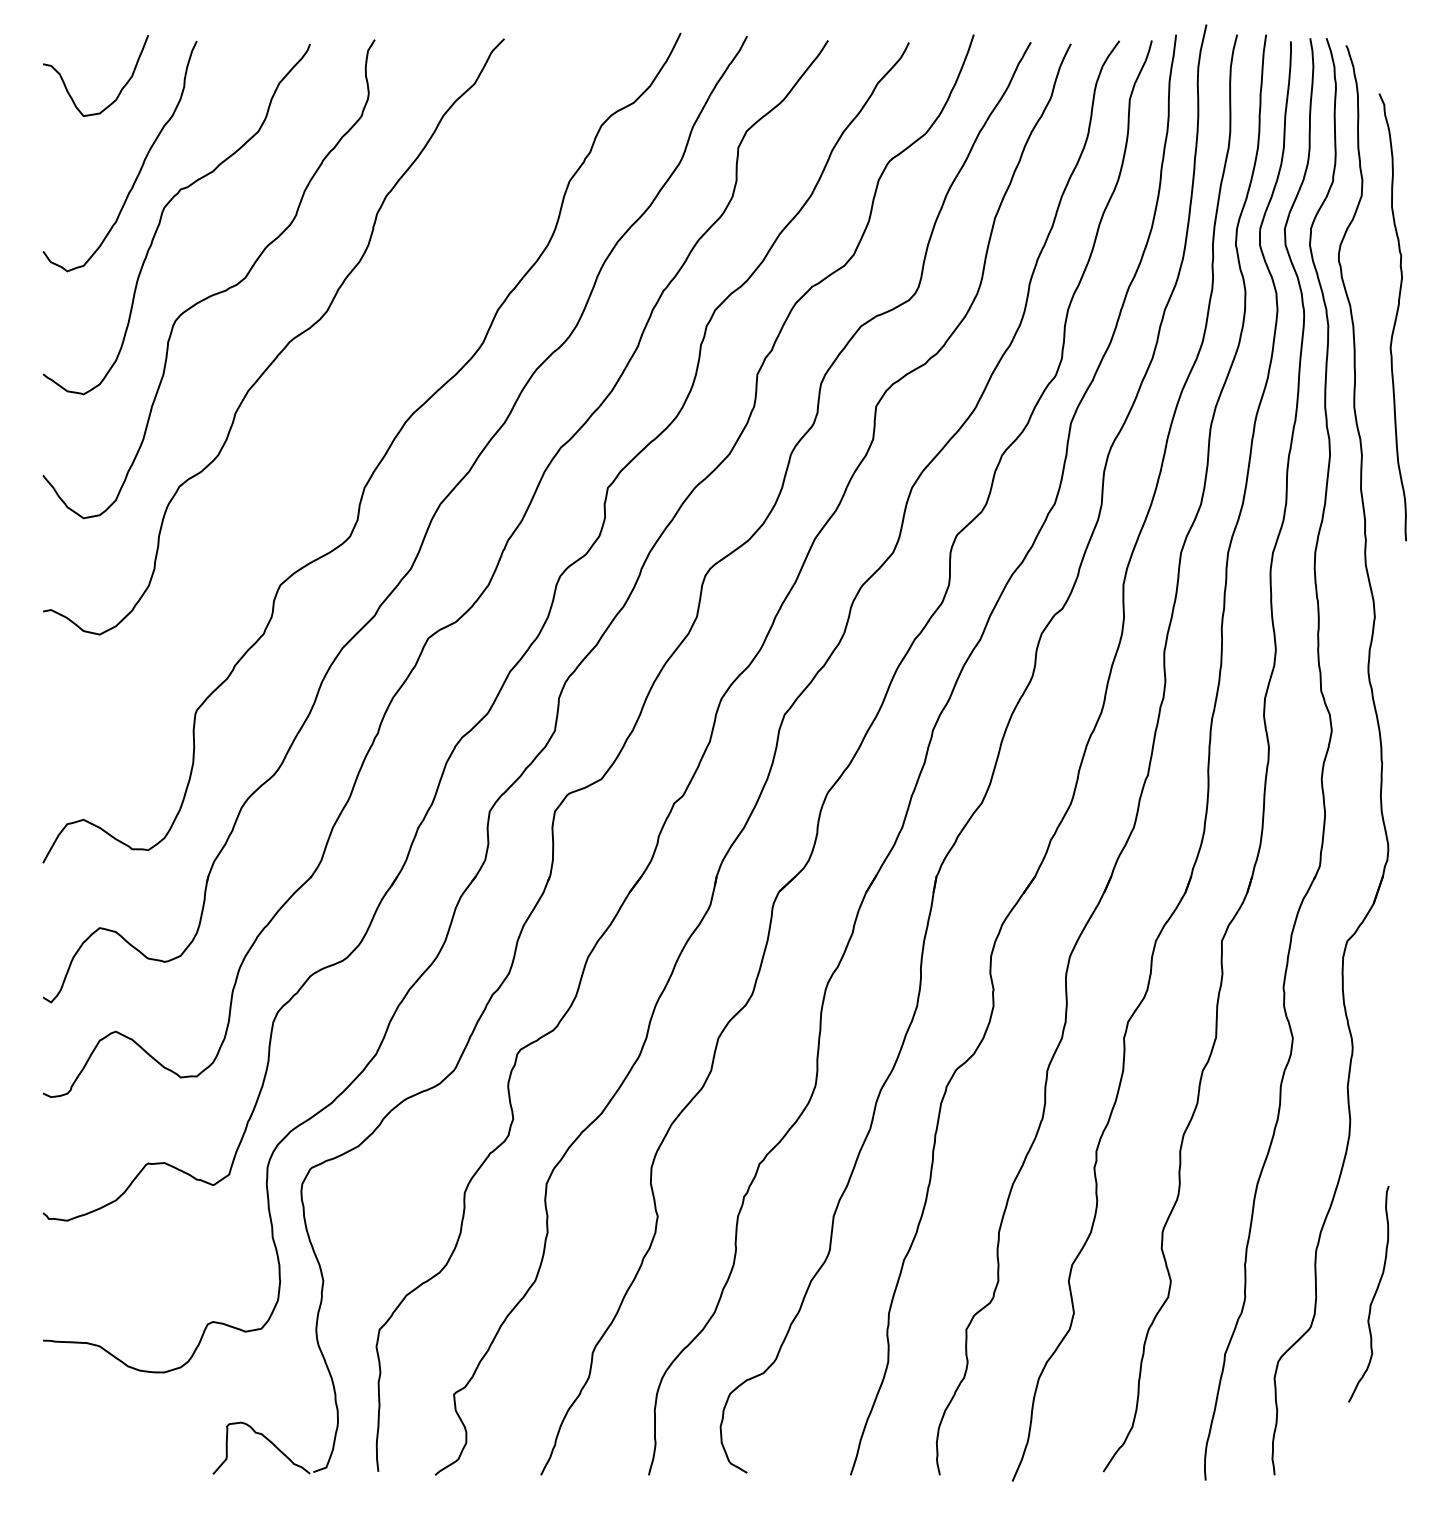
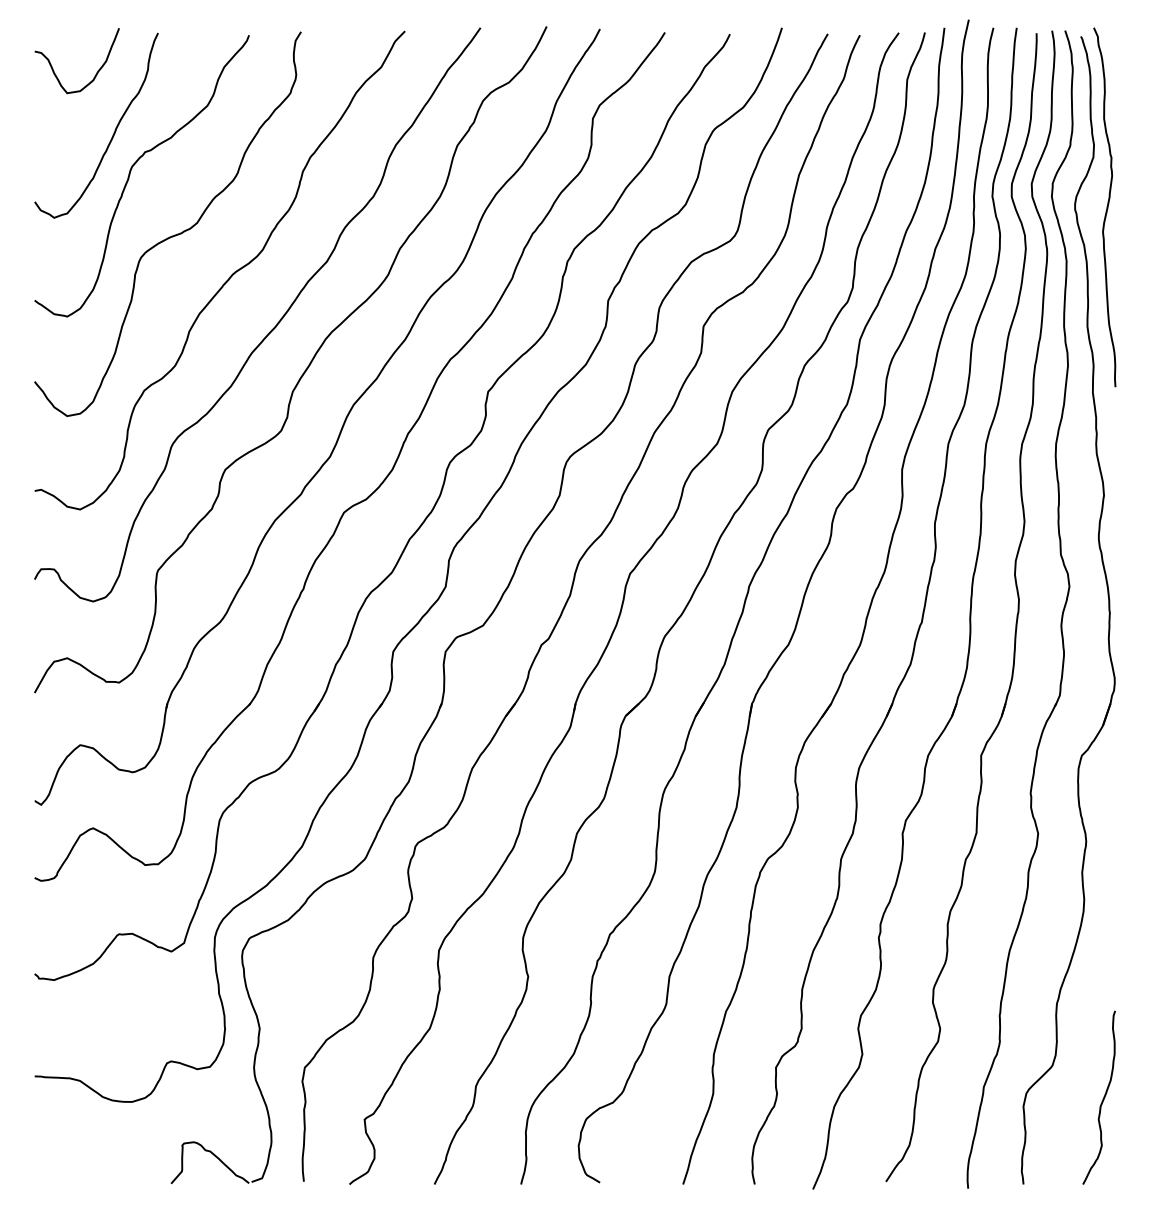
curve: (1394, 319) -> (1106, 209), moved
curve: (339, 409) -> (272, 328), added
curve: (1372, 1297) -> (1102, 1100), moved

